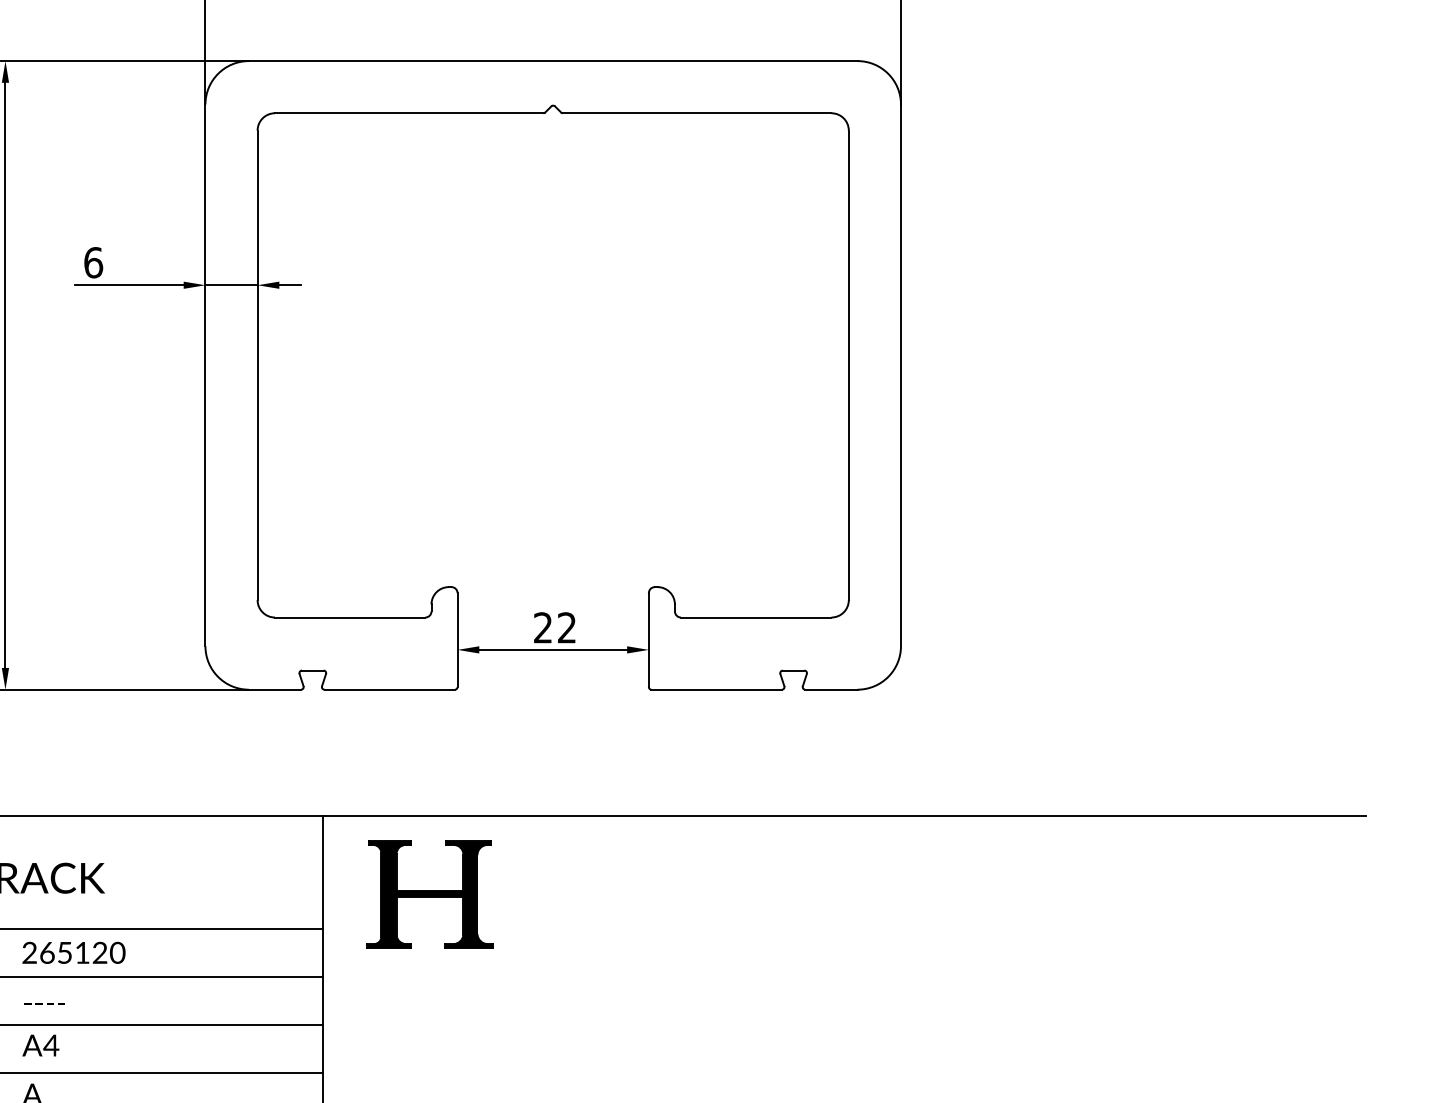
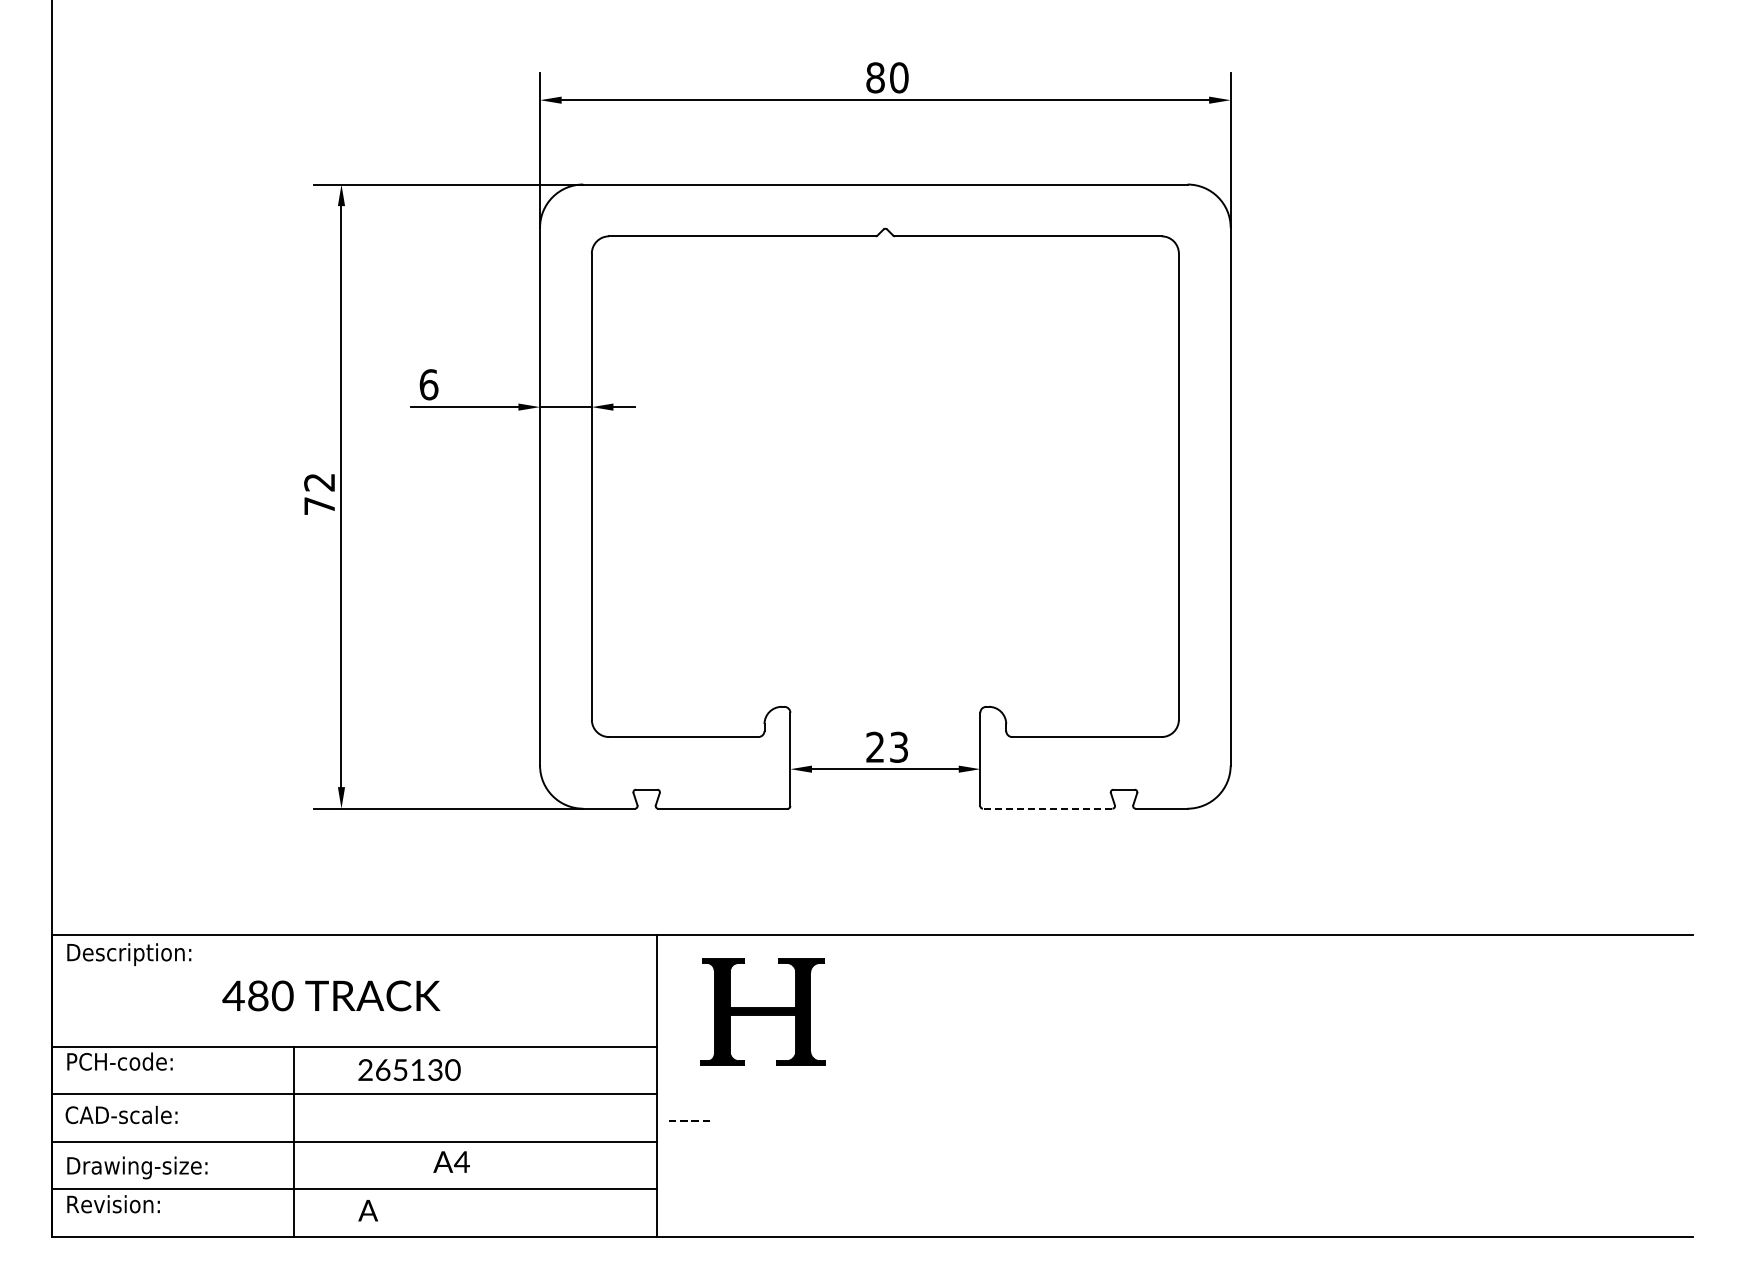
text: (566, 628) -> (898, 747), 22 -> 23
line: (716, 689) -> (1047, 808), solid -> dashed
text: (100, 954) -> (435, 1071), 265120 -> 265130
text: (44, 1003) -> (689, 1120), moved
text: (40, 1044) -> (451, 1161), moved

